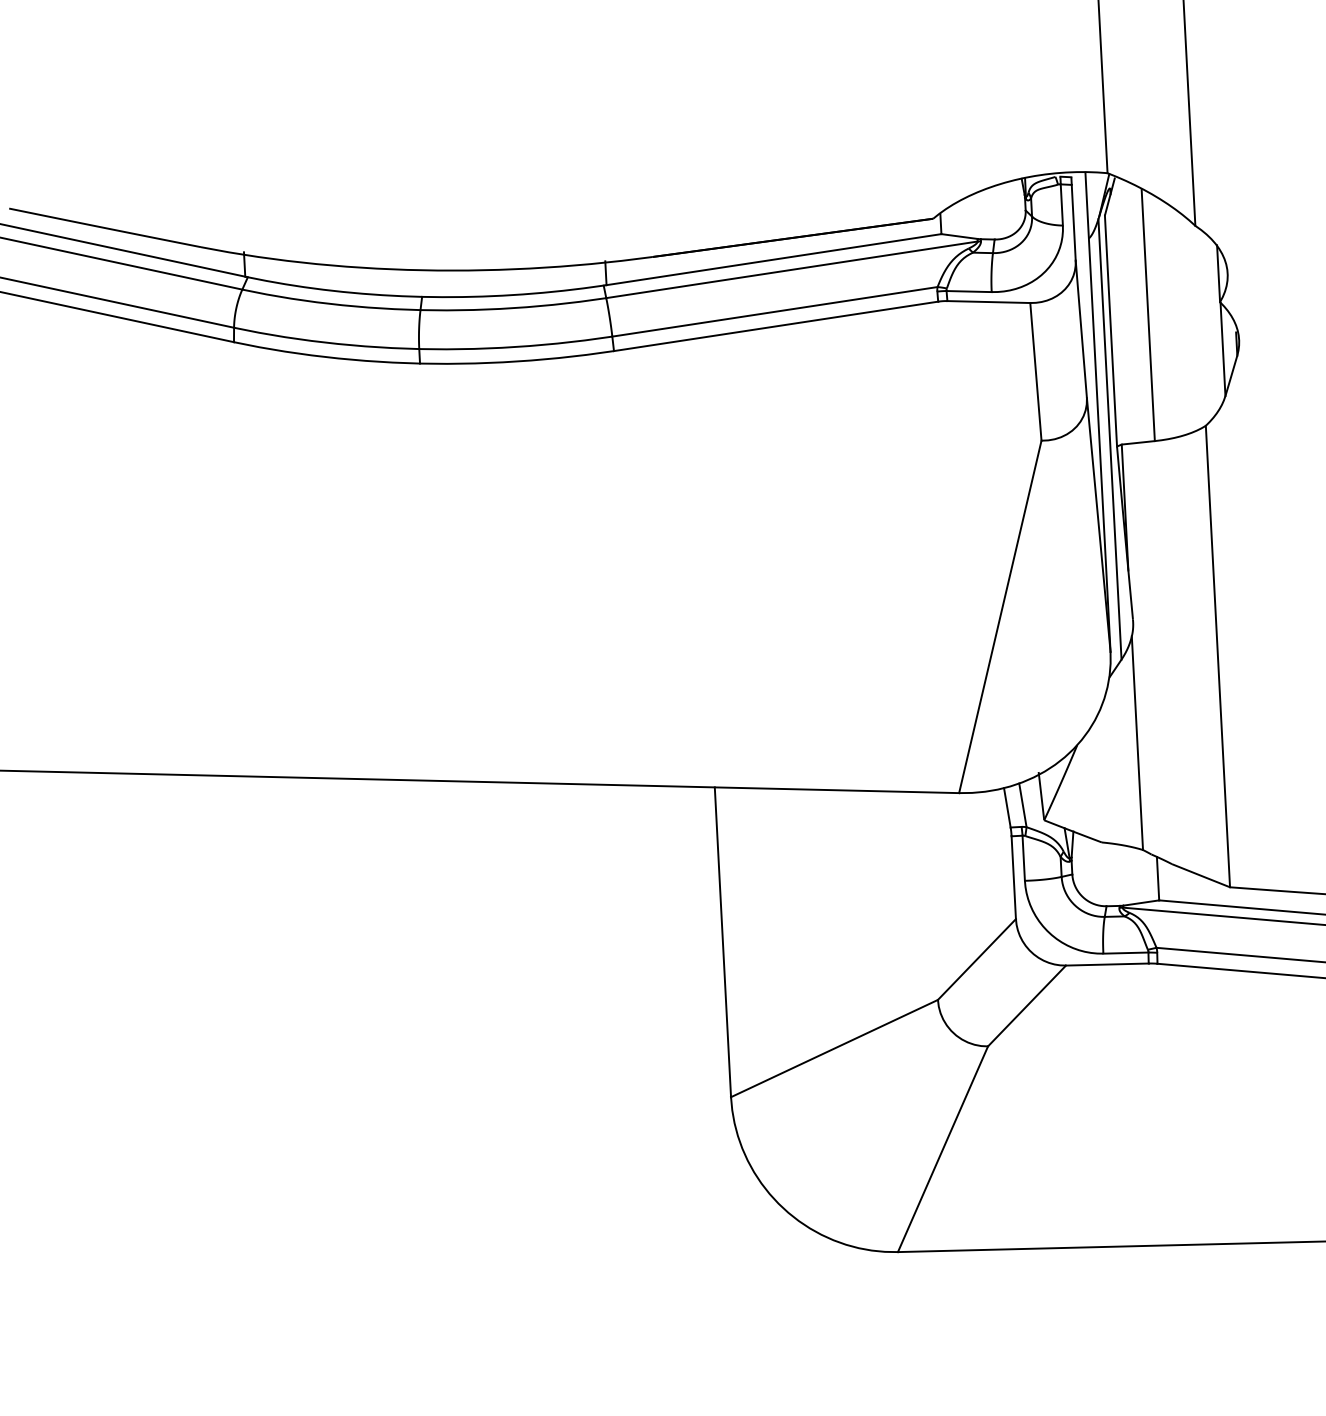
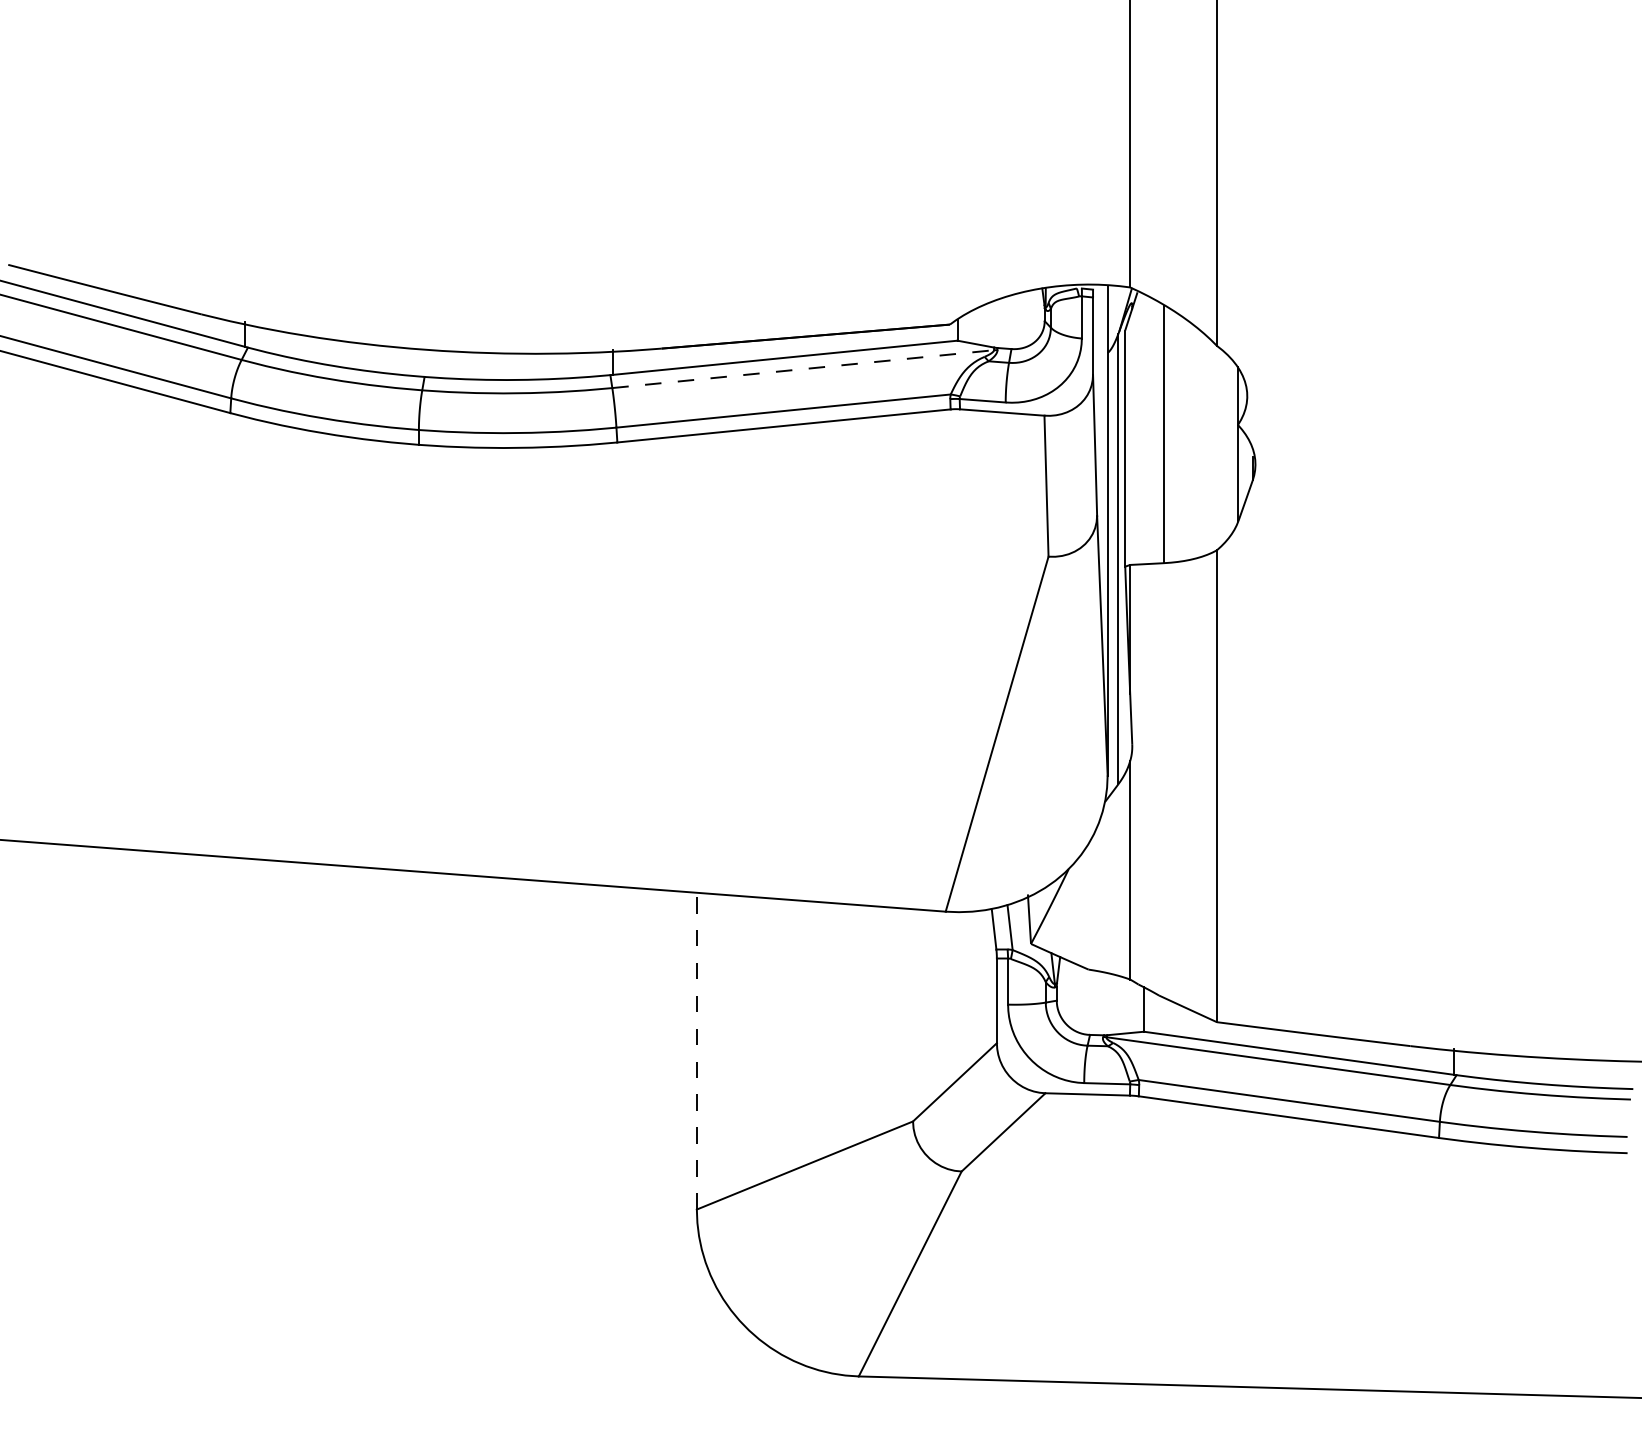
line: (792, 270) -> (803, 369), solid -> dashed
line: (722, 941) -> (696, 1050), solid -> dashed

